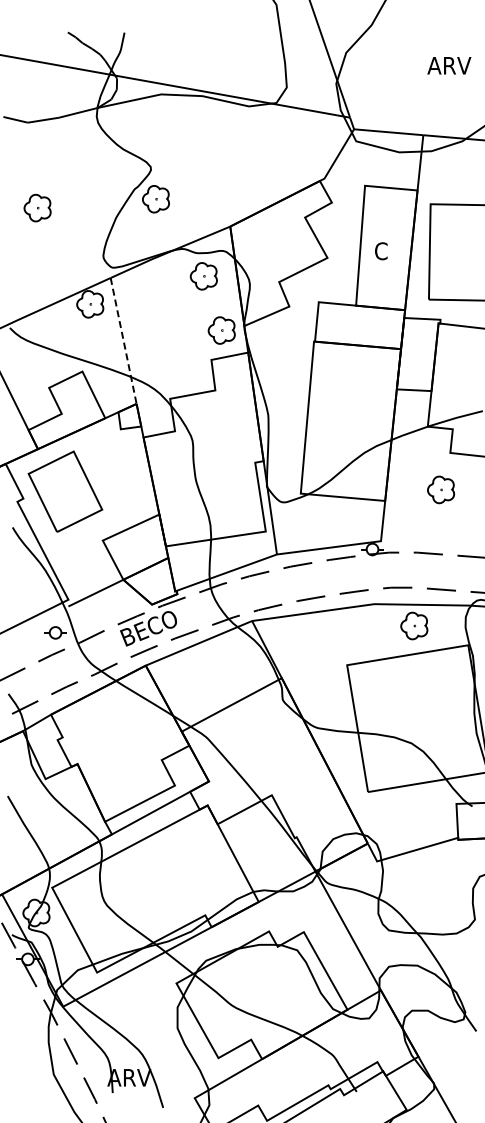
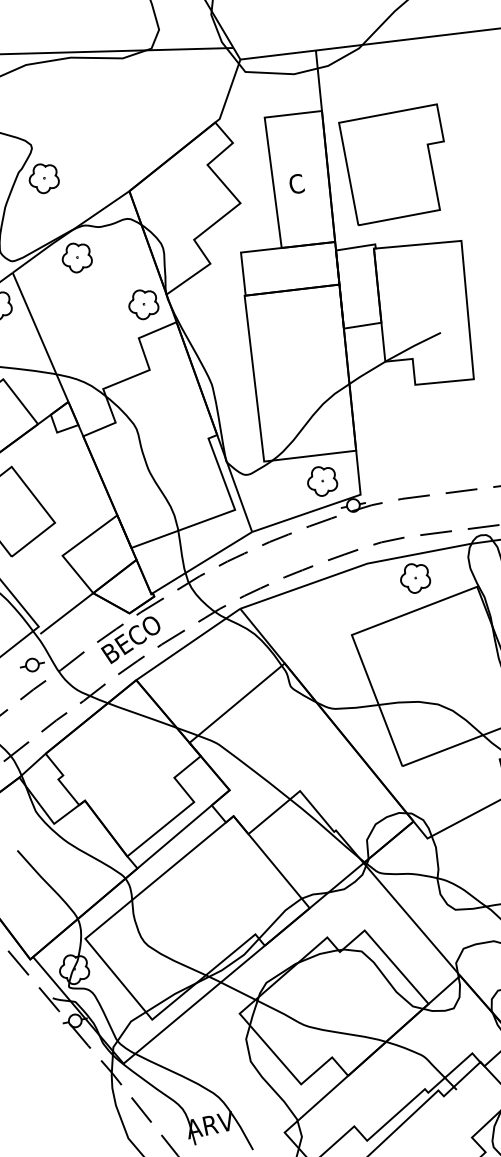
part: (203, 276) -> (76, 257), moved
line: (123, 341) -> (40, 337), dashed -> solid
part: (441, 489) -> (322, 480), moved

